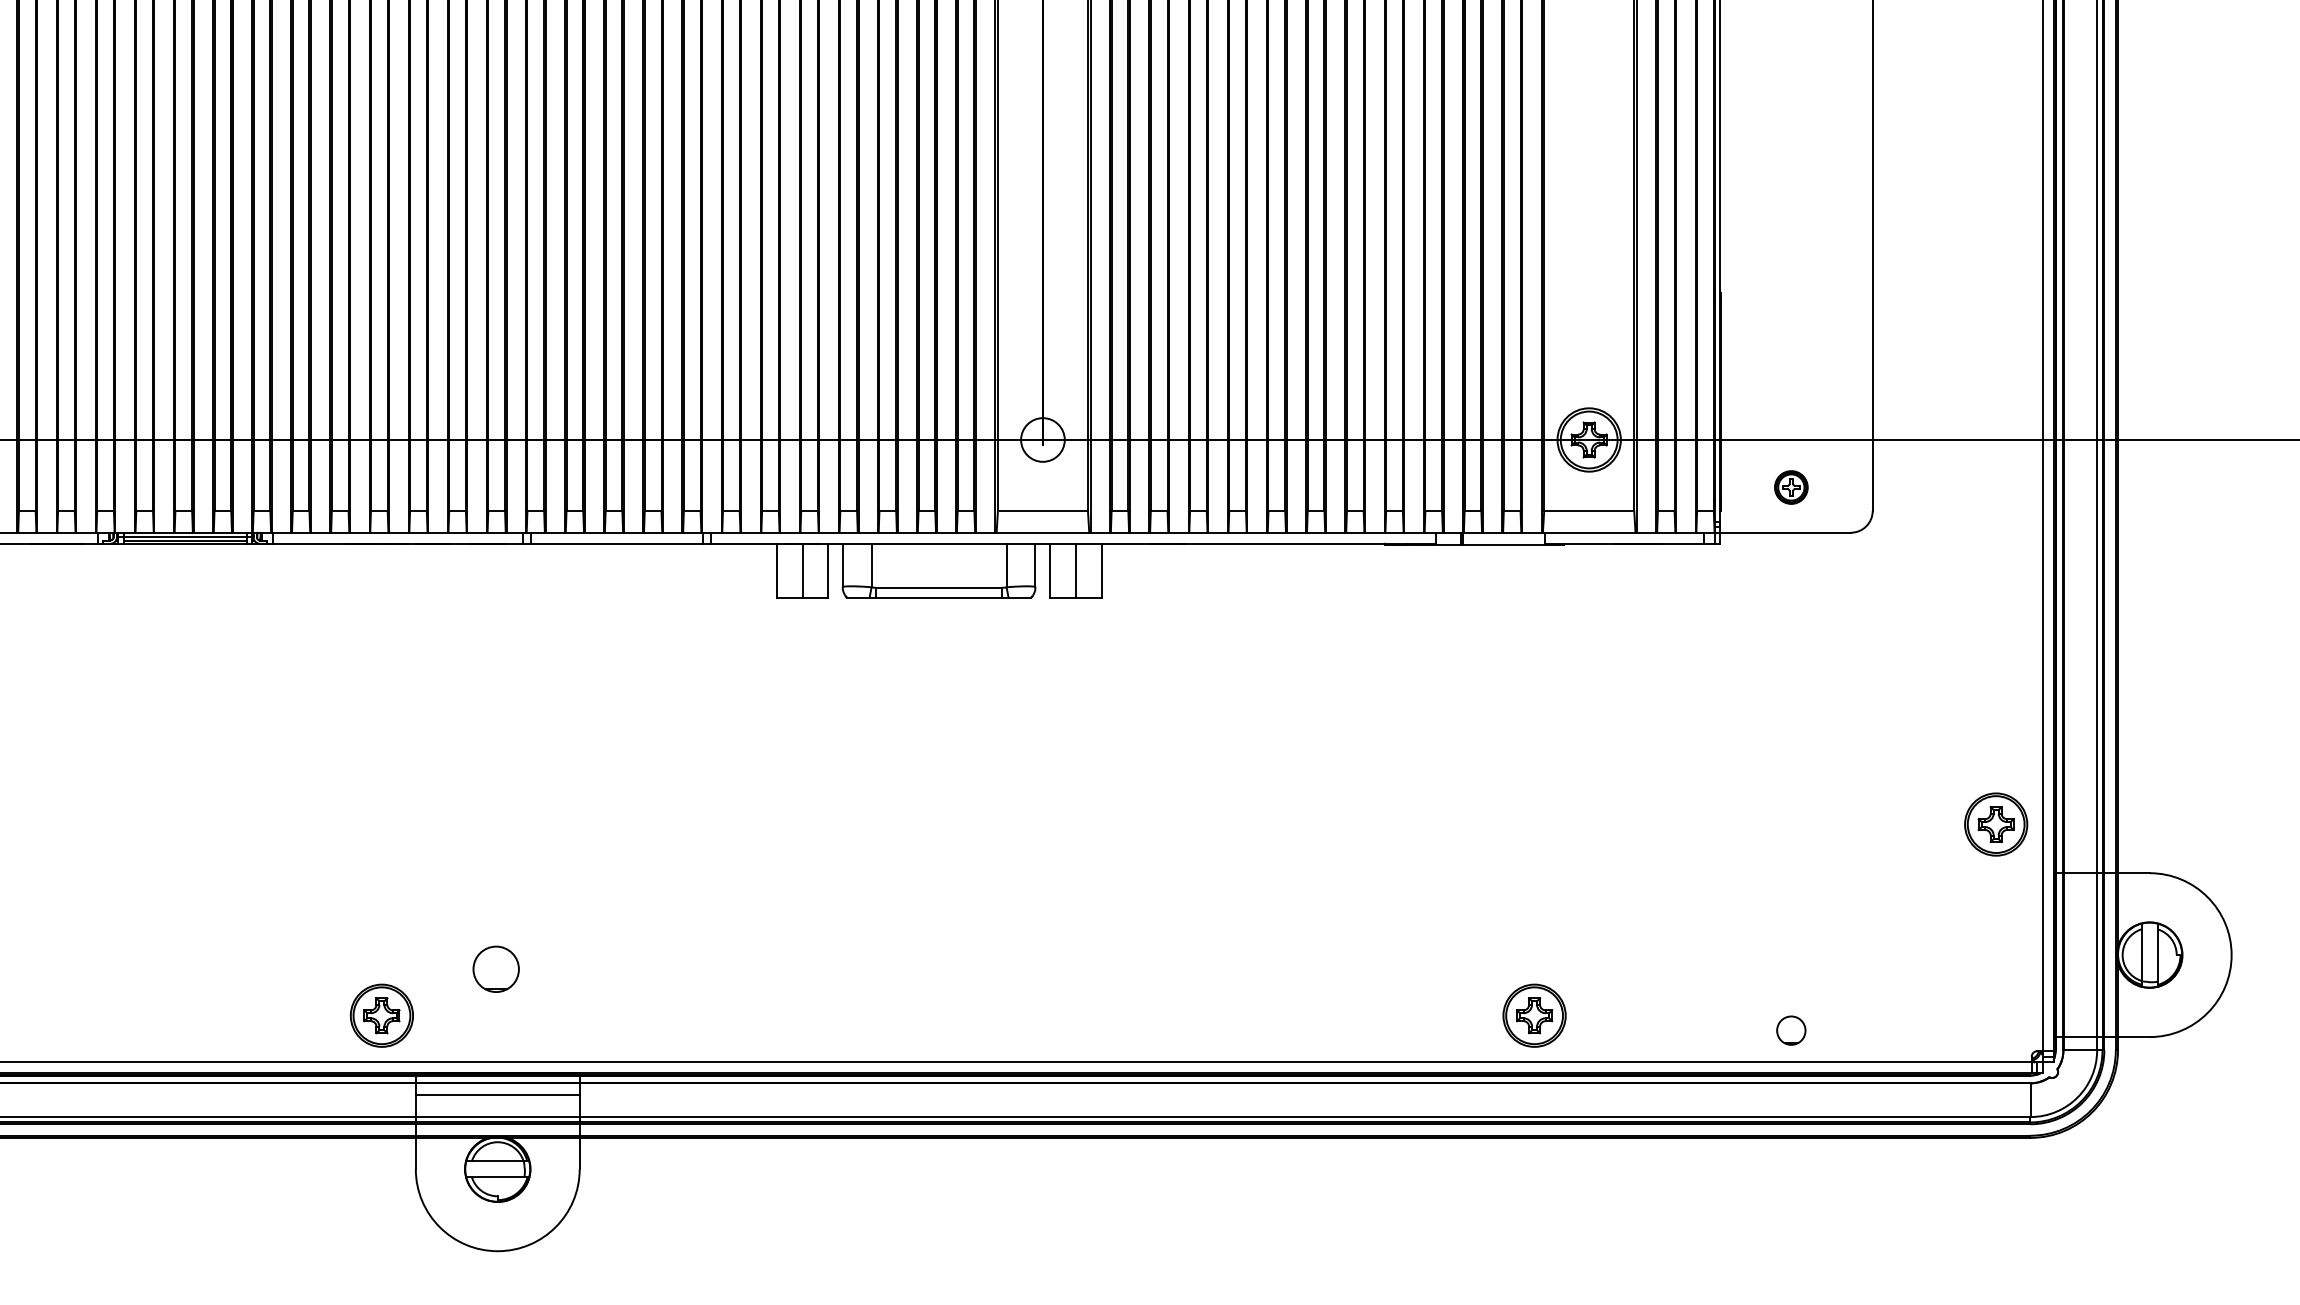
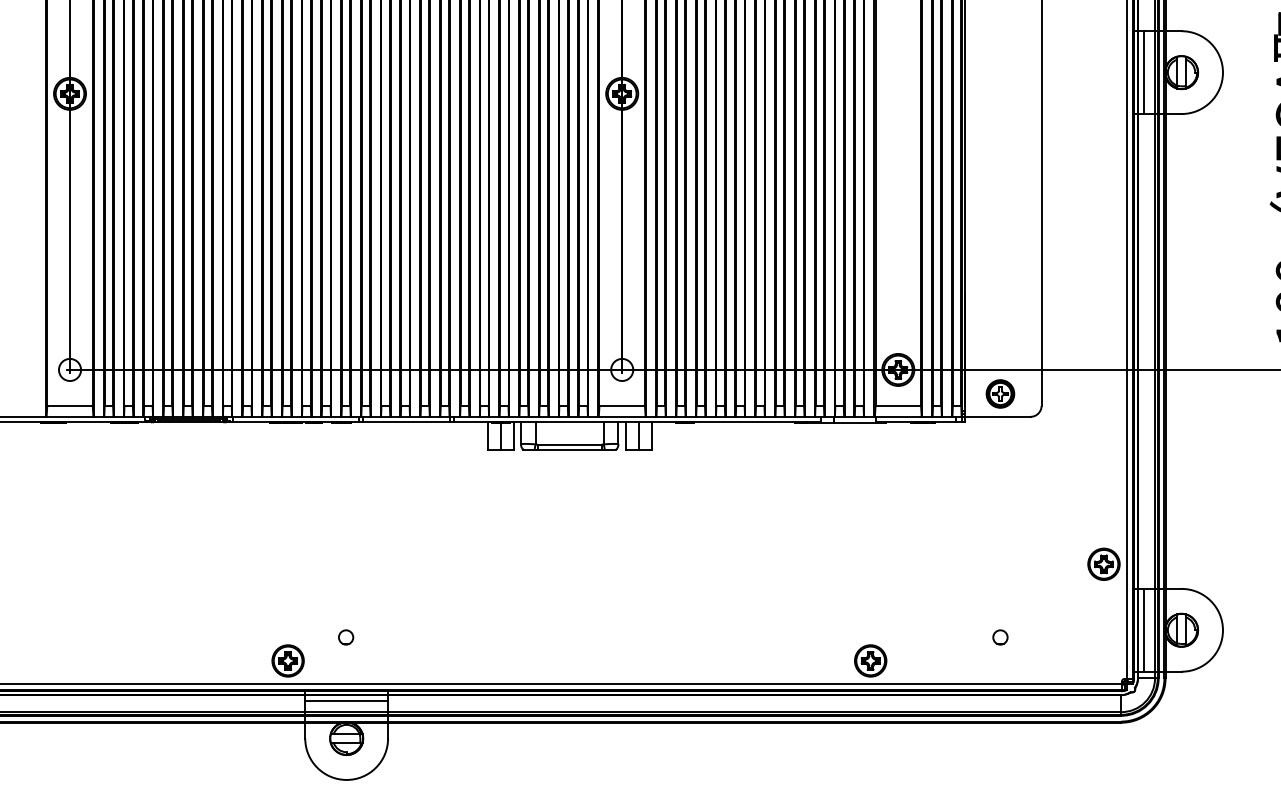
part: (1791, 486) -> (1000, 393), size x1.67
line: (2076, 953) -> (1144, 629), added
circle: (497, 969) -> (346, 637), size x0.62
circle: (1791, 1030) -> (1000, 637), moved

